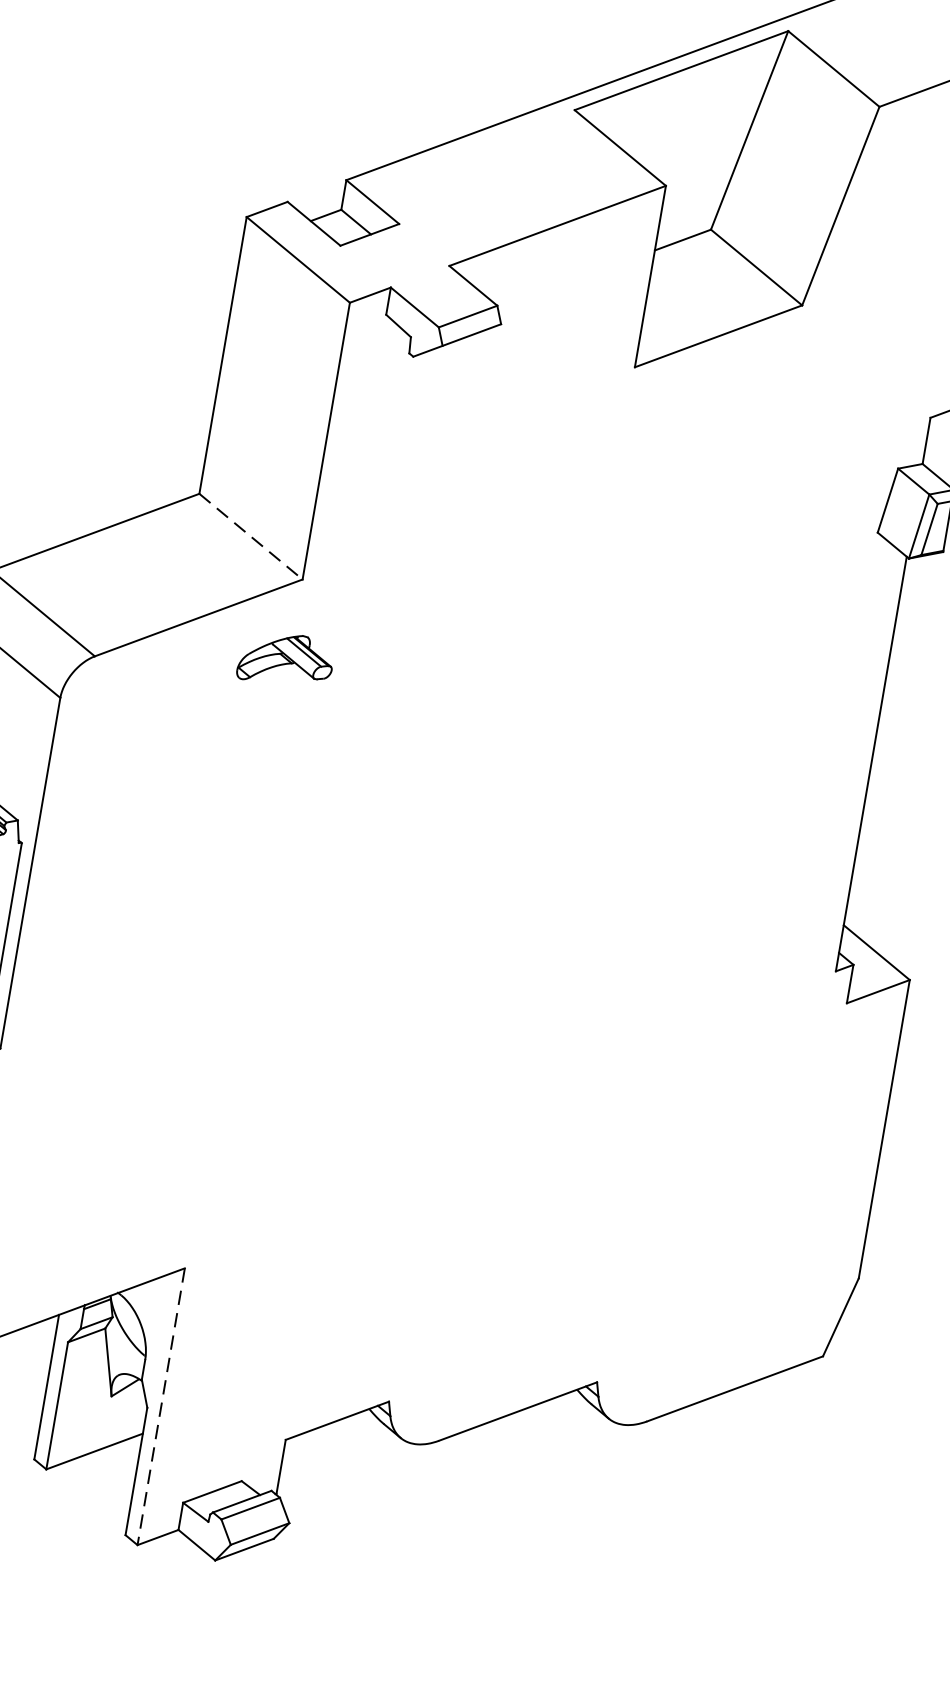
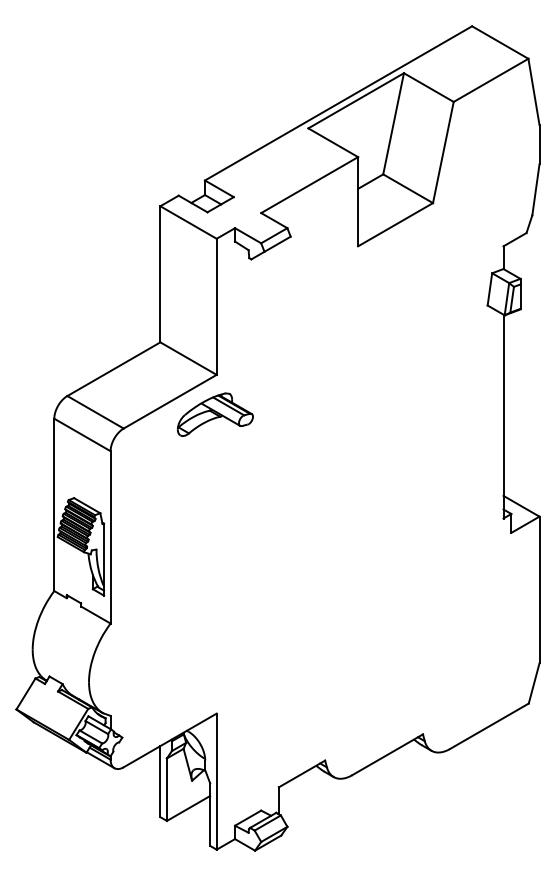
line: (250, 536) -> (188, 358), dashed -> solid
part: (286, 659) -> (215, 414), size x1.67
line: (160, 1408) -> (216, 782), dashed -> solid

